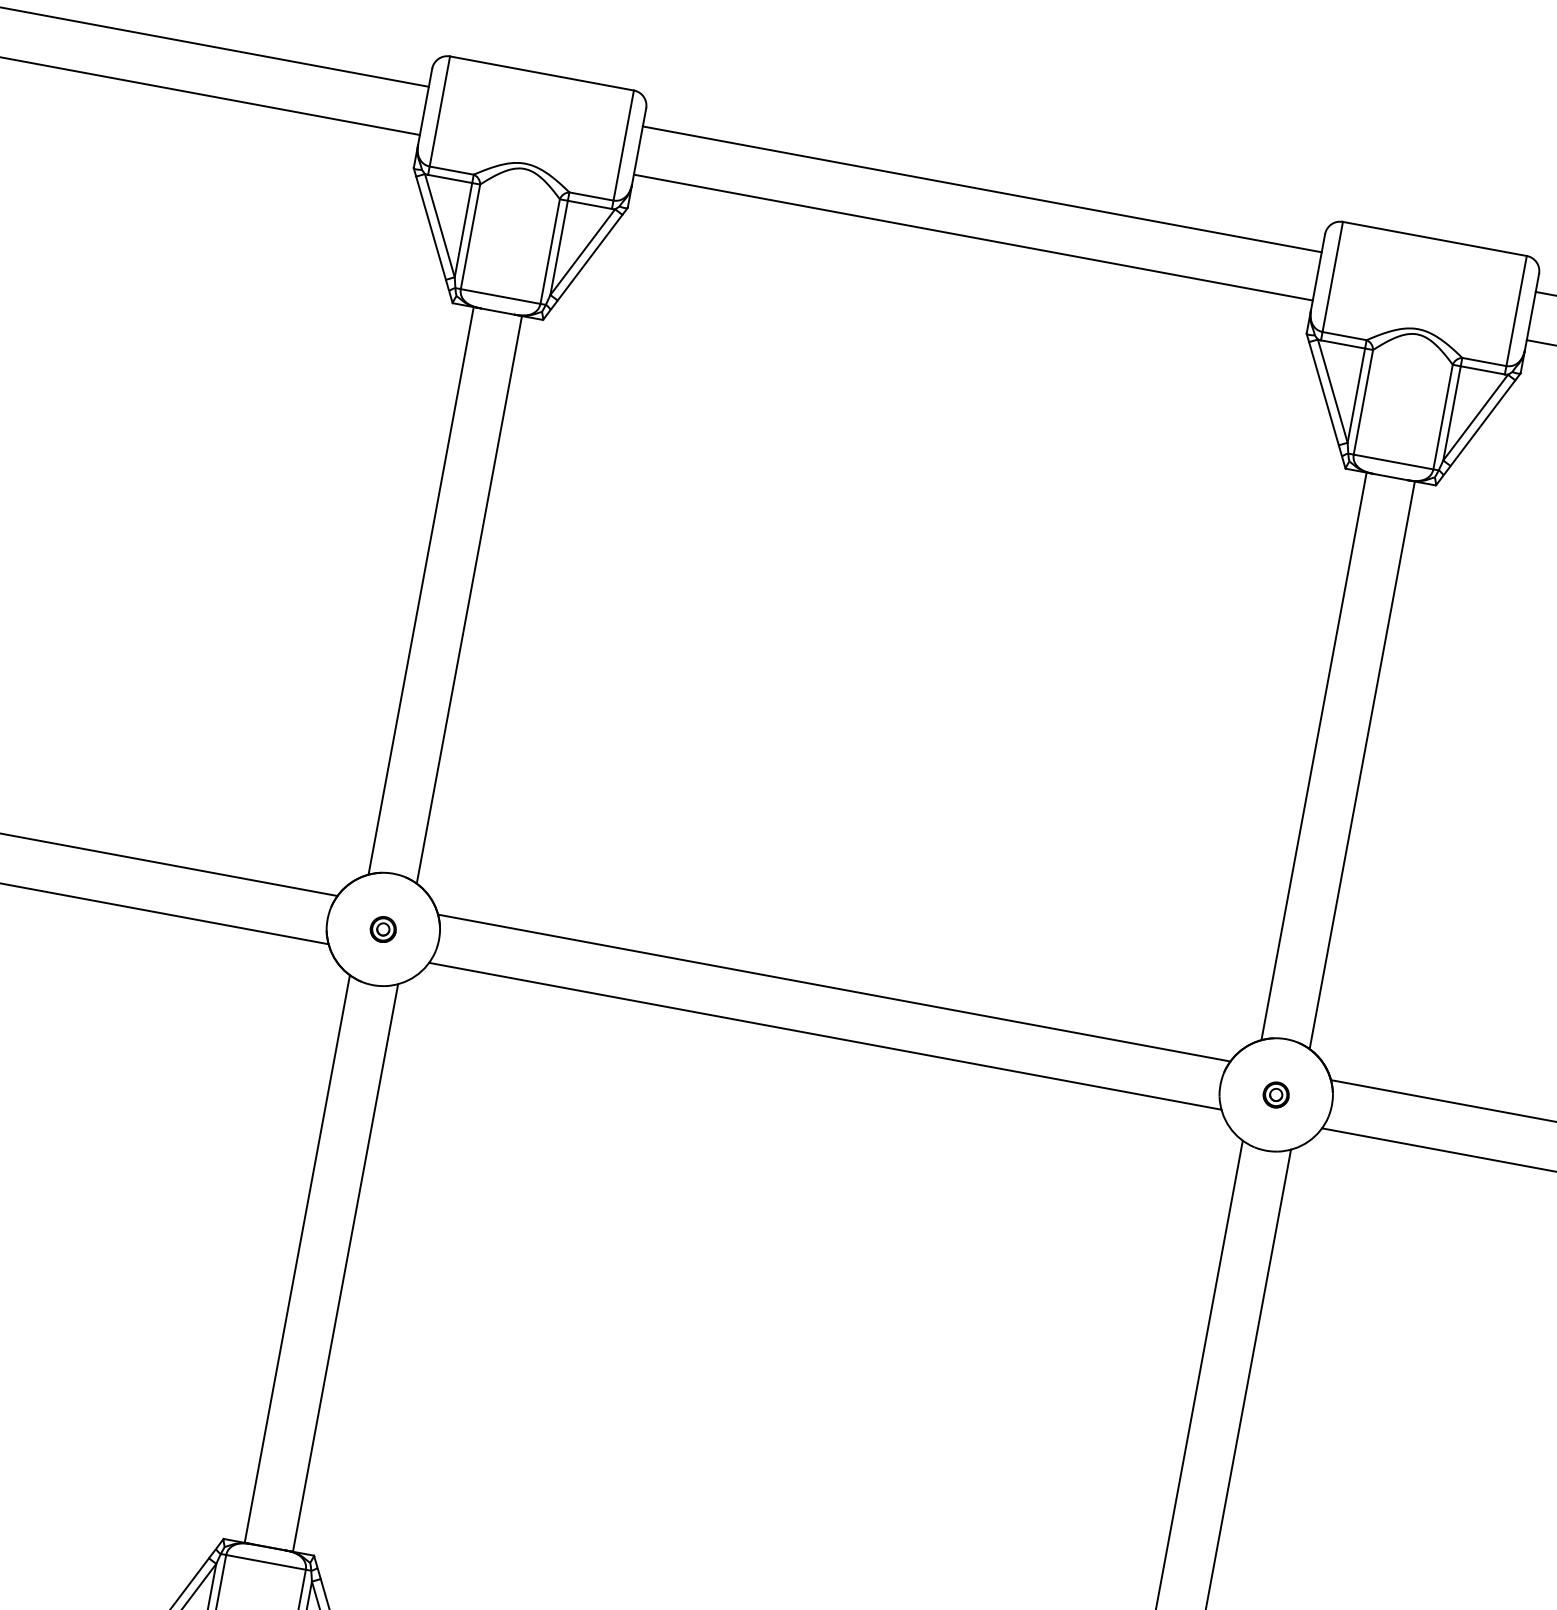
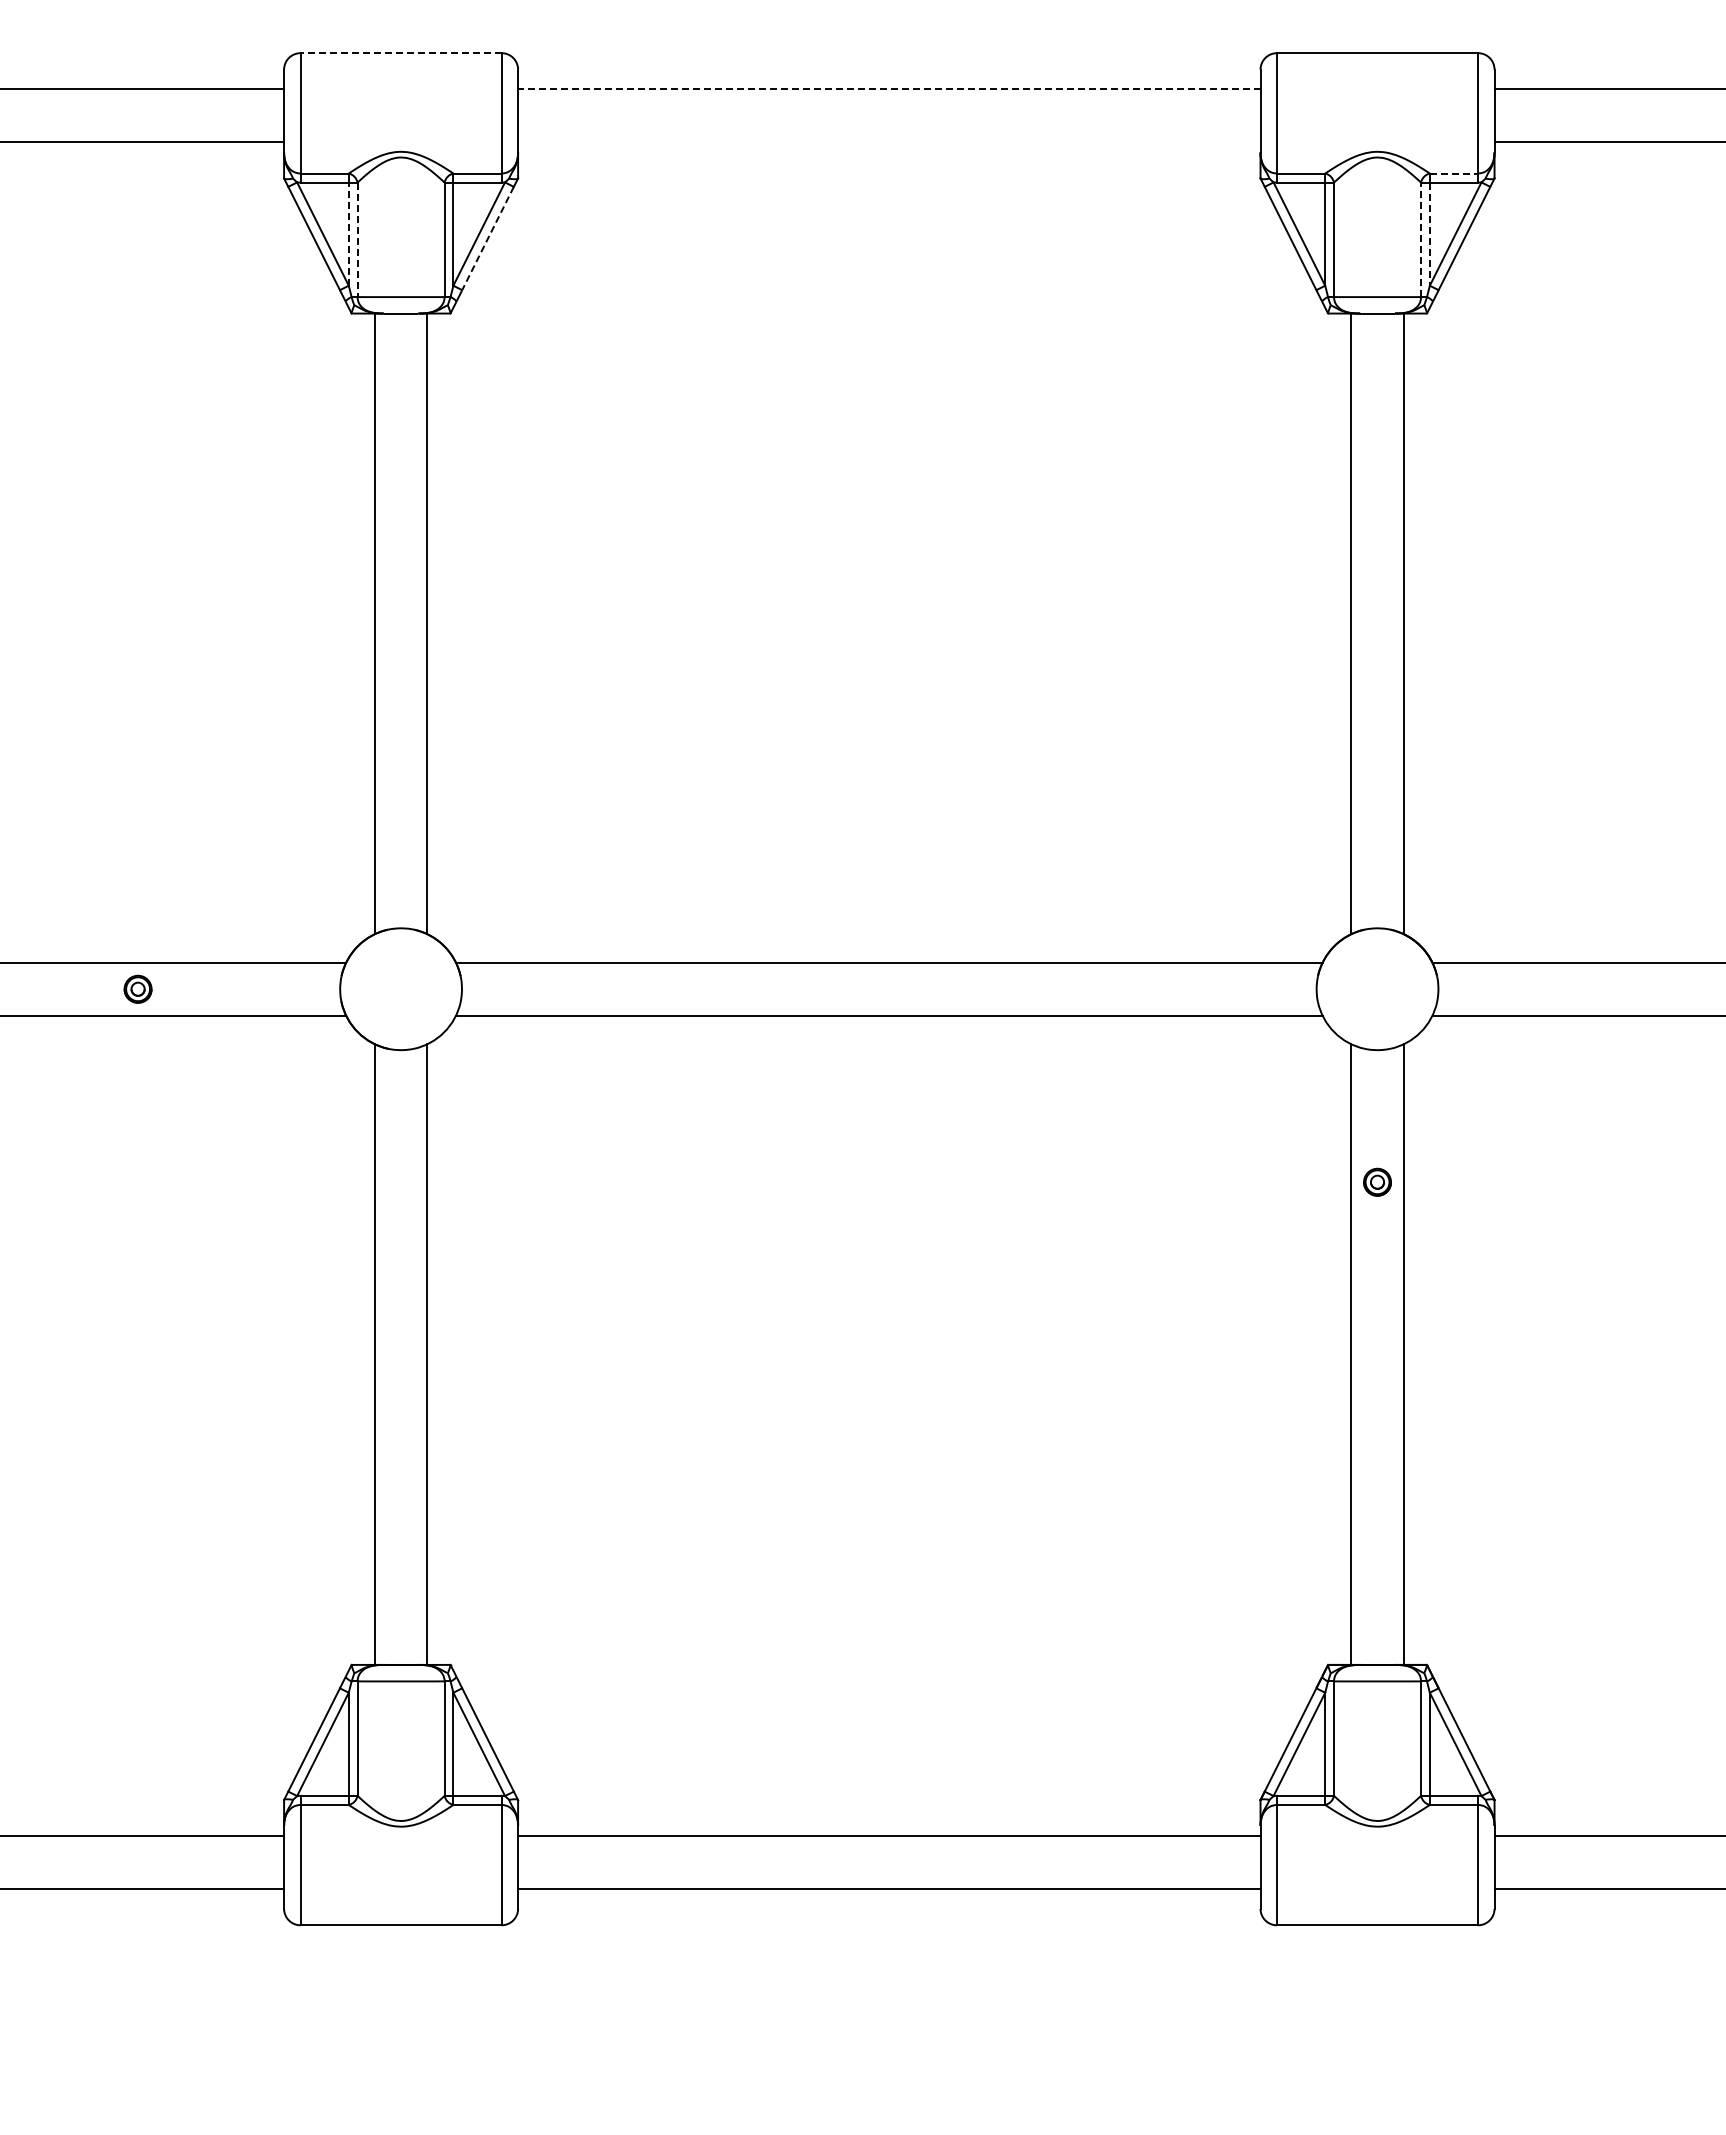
line: (542, 73) -> (401, 53), solid -> dashed
line: (981, 189) -> (888, 89), solid -> dashed
line: (463, 230) -> (348, 234), solid -> dashed
line: (470, 237) -> (357, 240), solid -> dashed
line: (973, 237) -> (889, 142), removed
line: (590, 257) -> (488, 238), solid -> dashed
line: (1484, 362) -> (1454, 173), solid -> dashed
line: (1451, 413) -> (1429, 234), solid -> dashed
line: (1443, 416) -> (1421, 239), solid -> dashed
part: (382, 928) -> (137, 988), moved
part: (1276, 1094) -> (1377, 1181), moved

